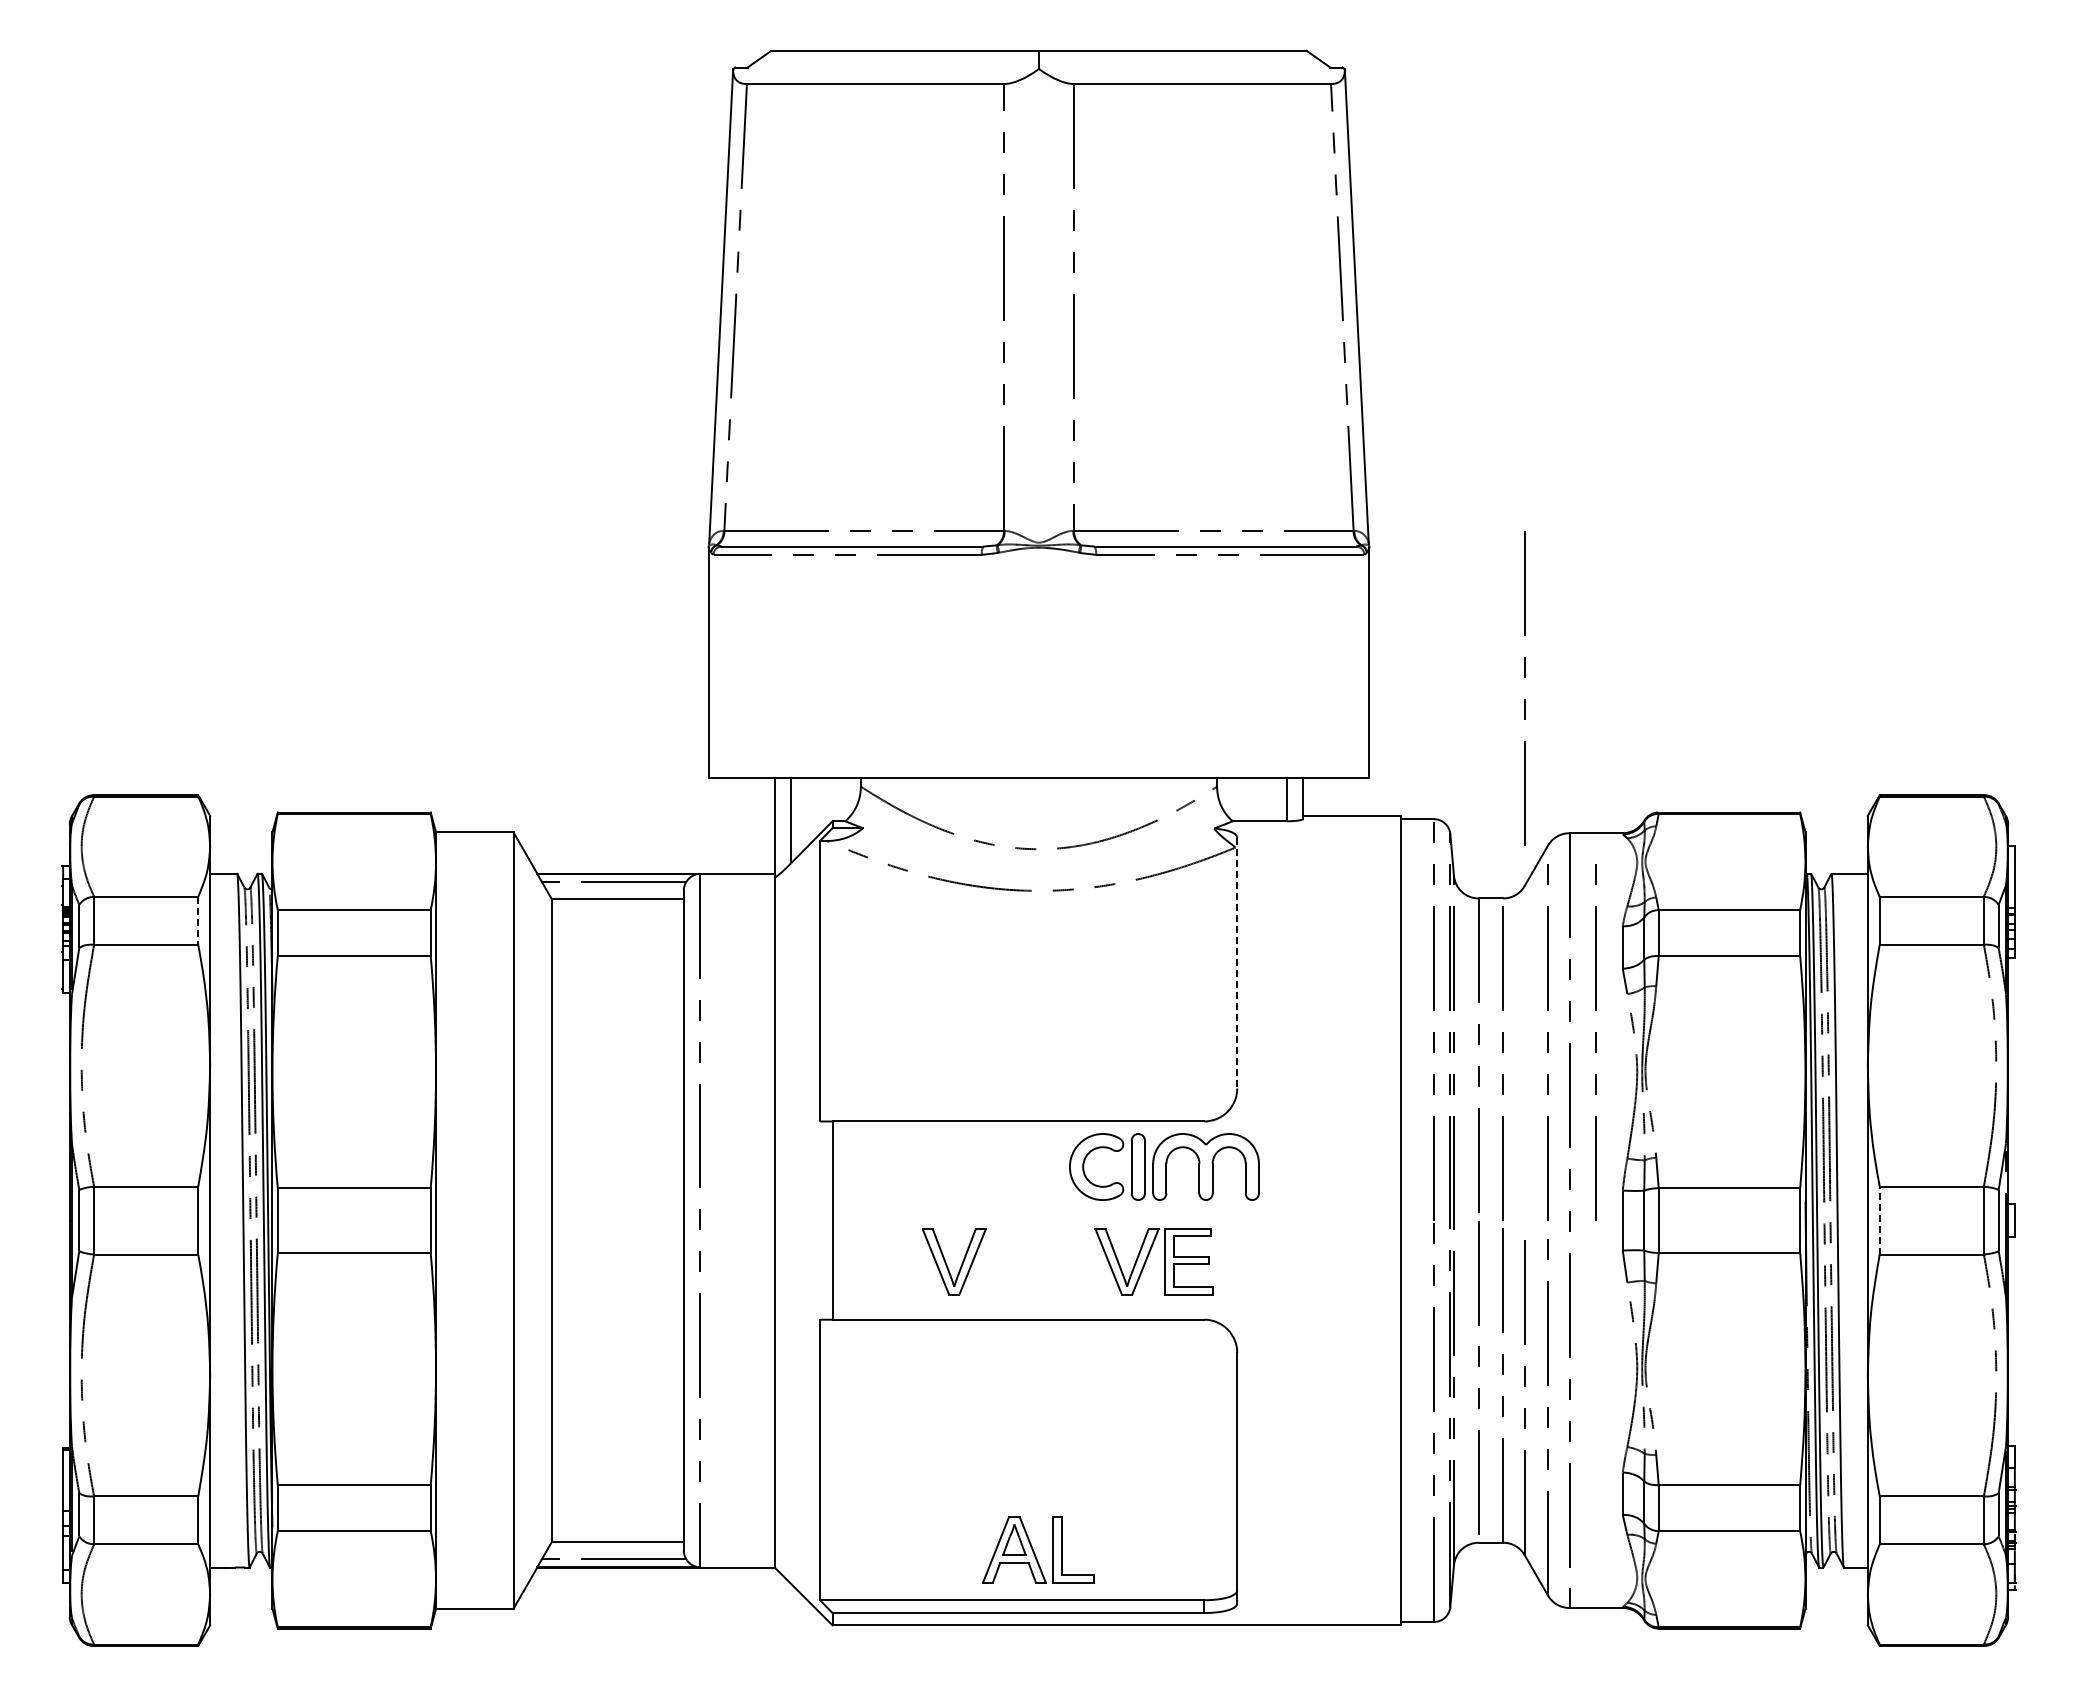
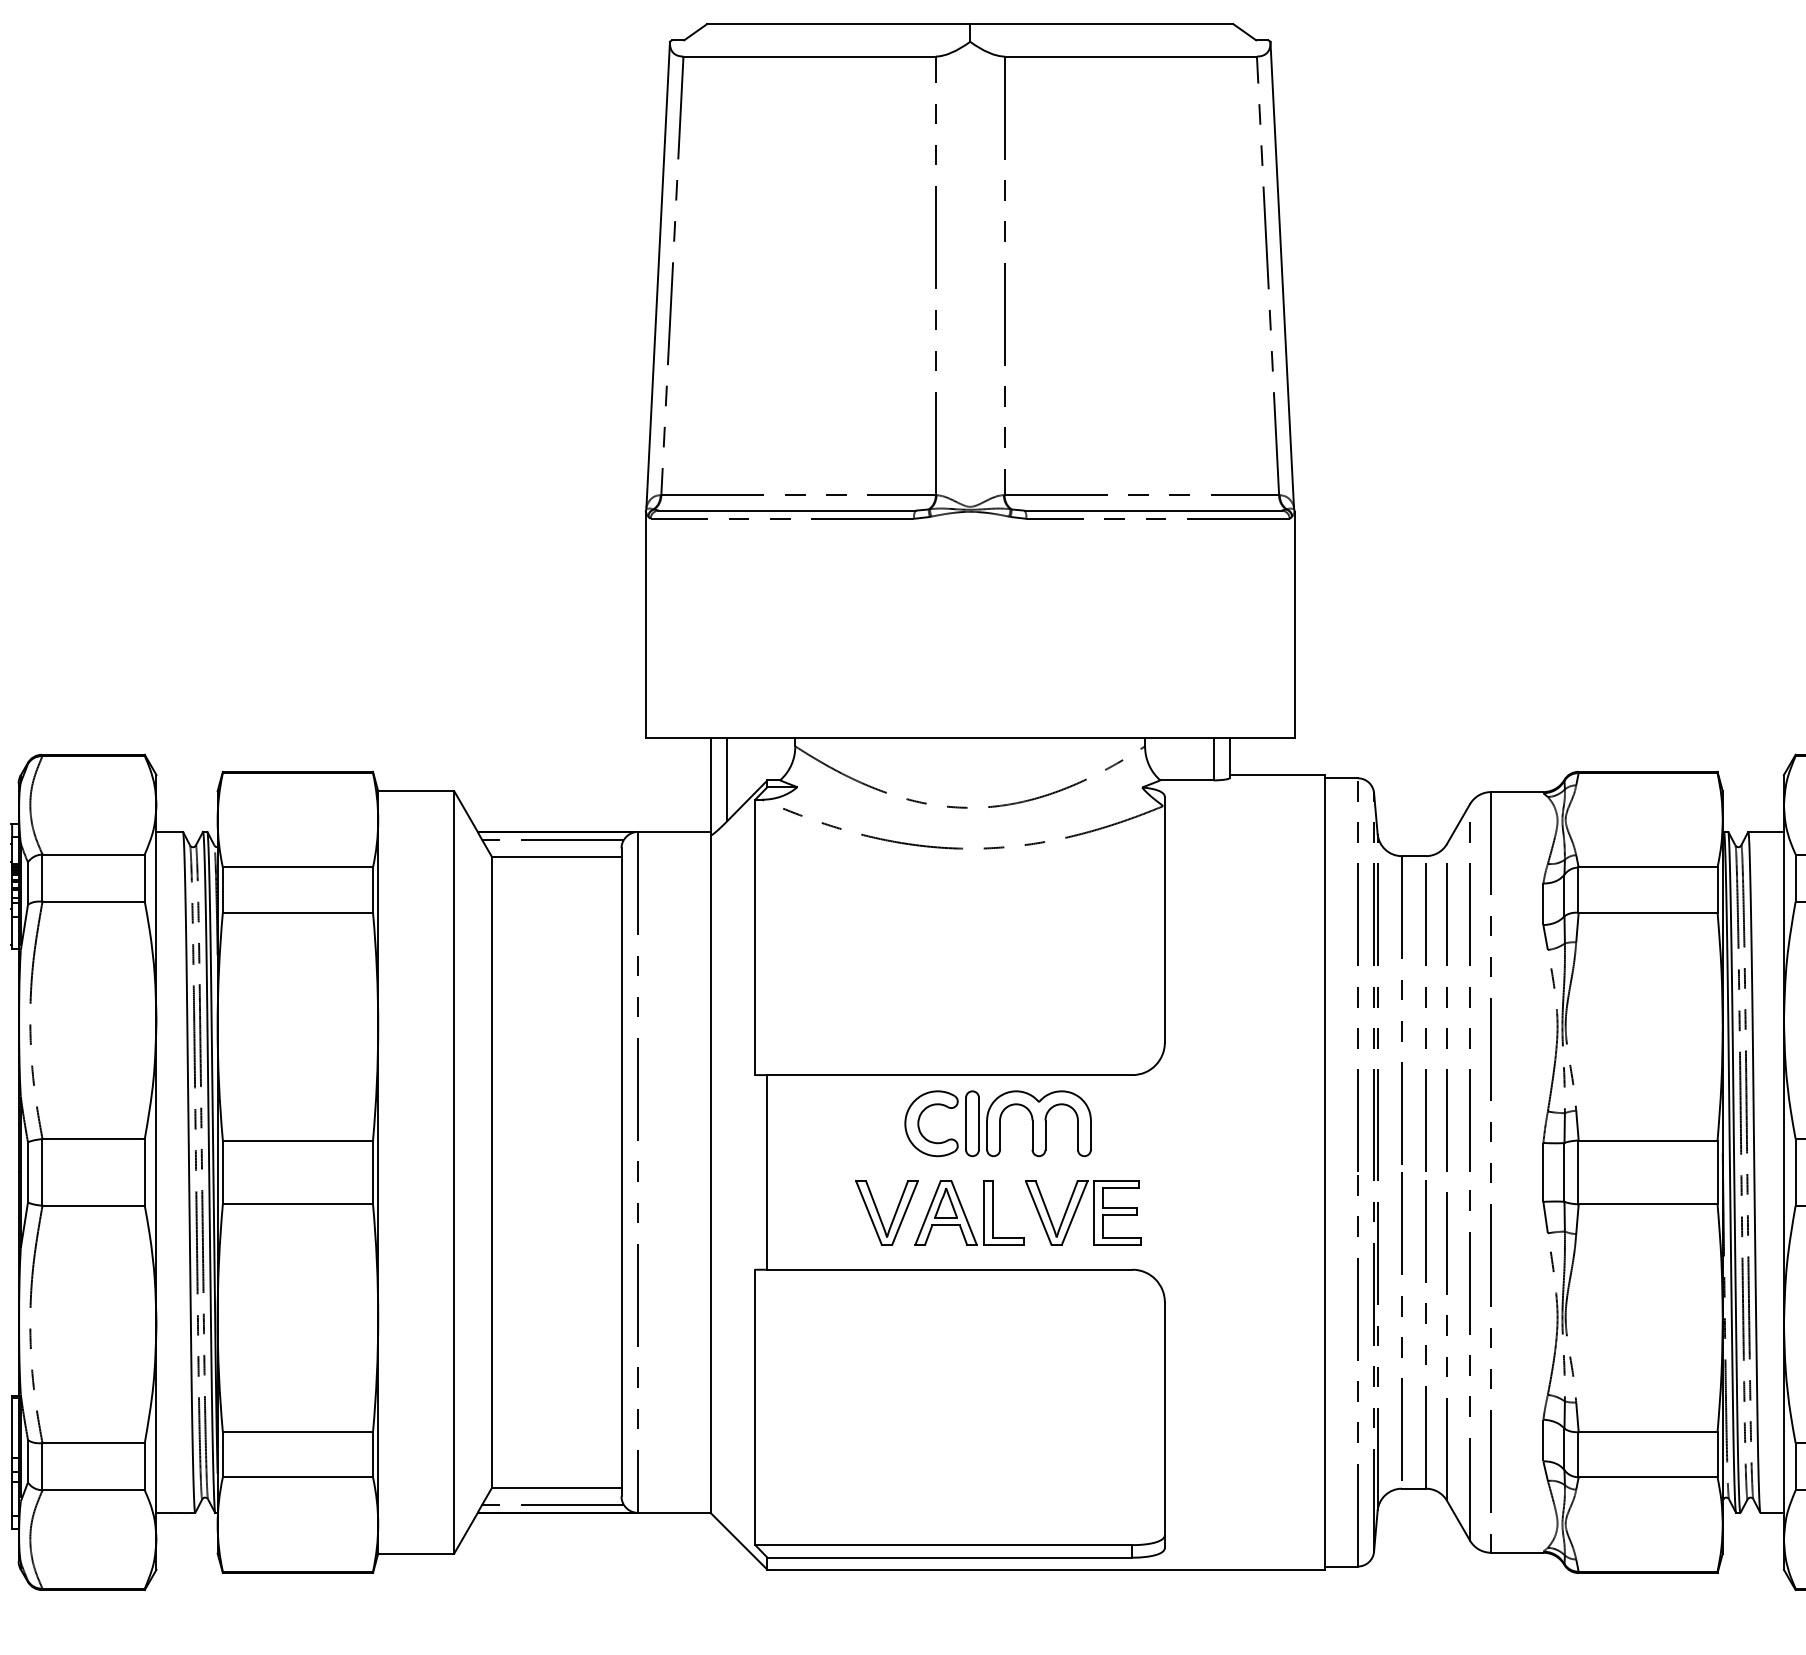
line: (1524, 677) -> (1446, 1007), moved
line: (198, 920) -> (145, 877), dashed -> solid
line: (1237, 963) -> (1165, 920), dashed -> solid
line: (1595, 1042) -> (1516, 997), removed
part: (1164, 1166) -> (998, 1123), moved
line: (1879, 1220) -> (1795, 1172), dashed -> solid
part: (1038, 1549) -> (969, 1212), moved

